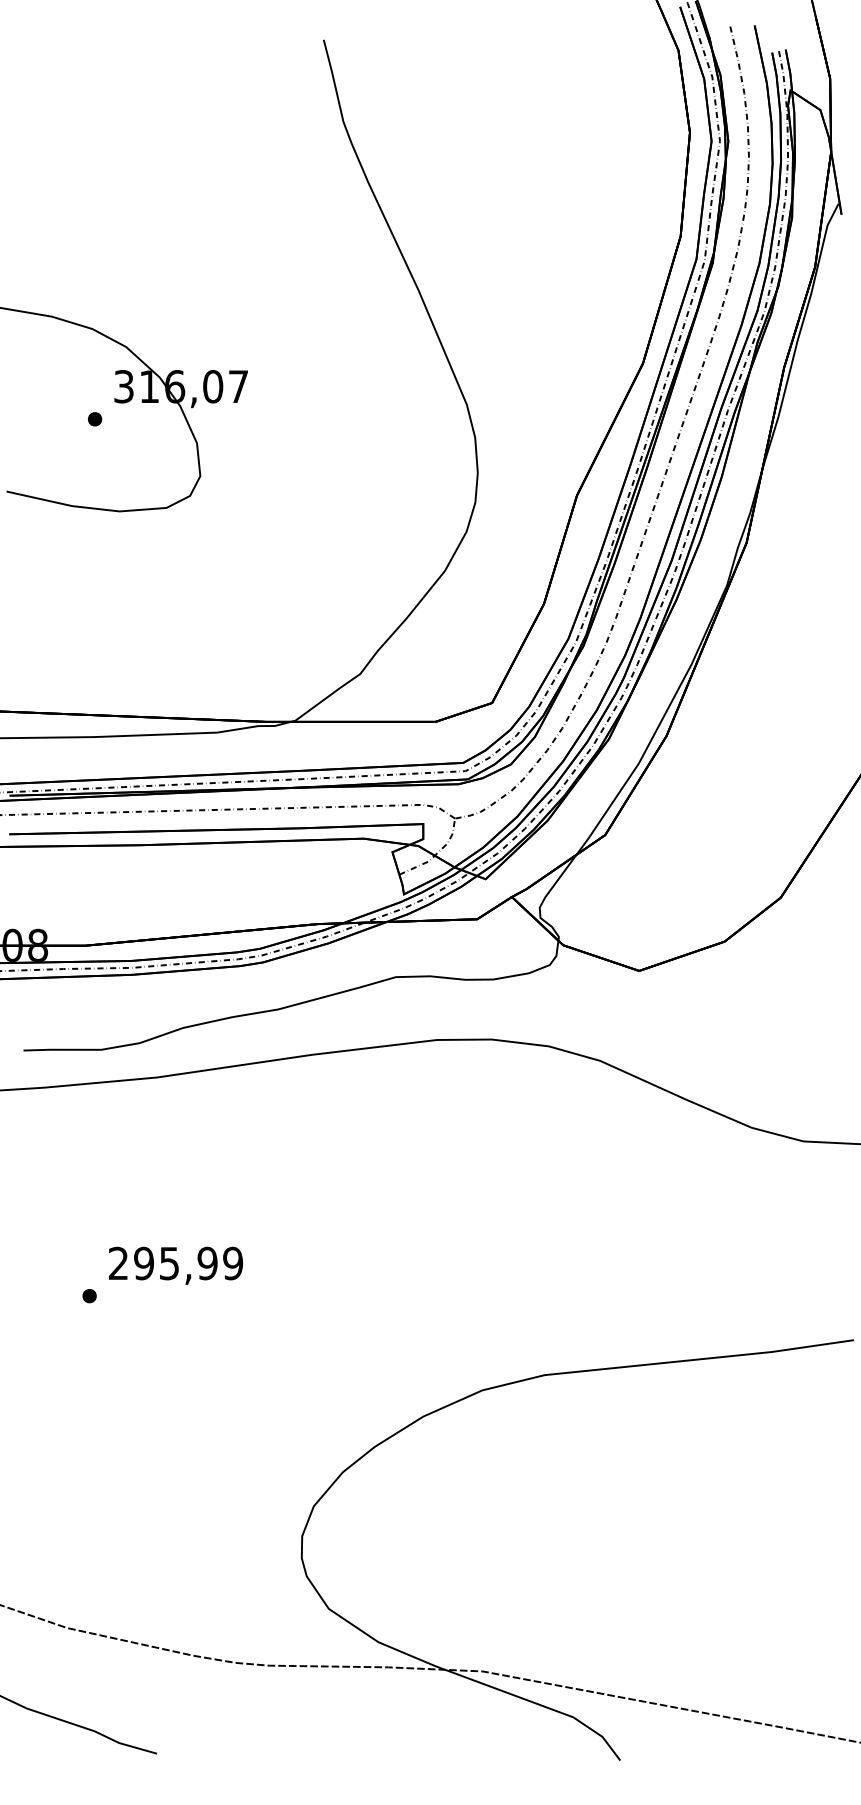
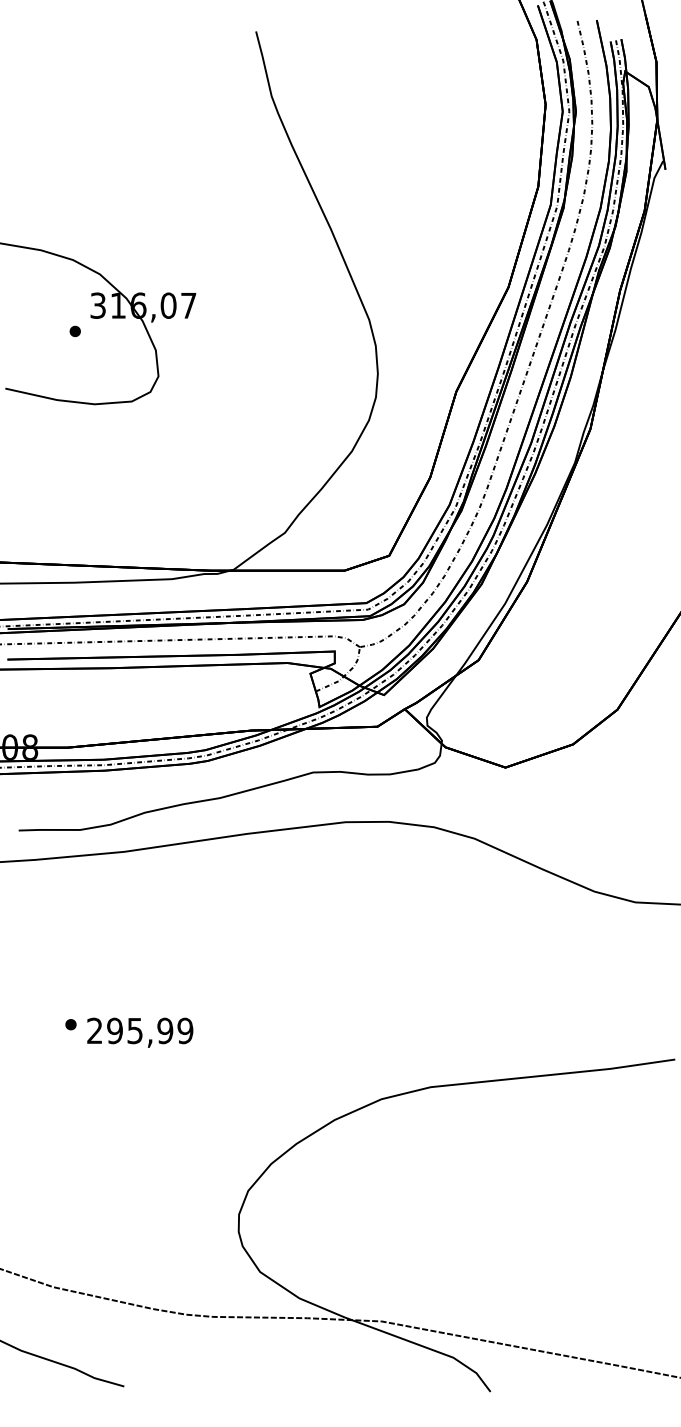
text: (176, 1265) -> (140, 1032), moved

